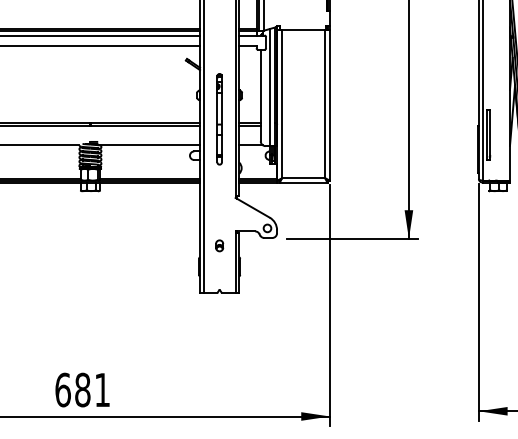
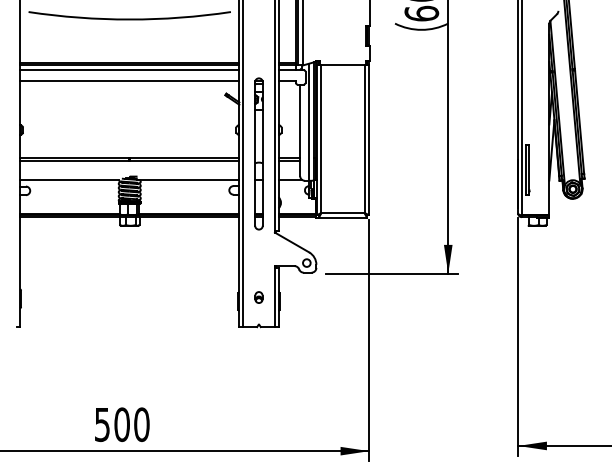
part: (219, 118) -> (258, 153), size x1.67
part: (219, 245) -> (258, 297), moved
text: (82, 389) -> (121, 424), 681 -> 500

